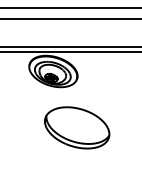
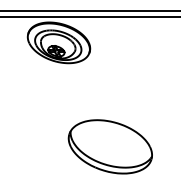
part: (77, 127) -> (110, 146), moved

